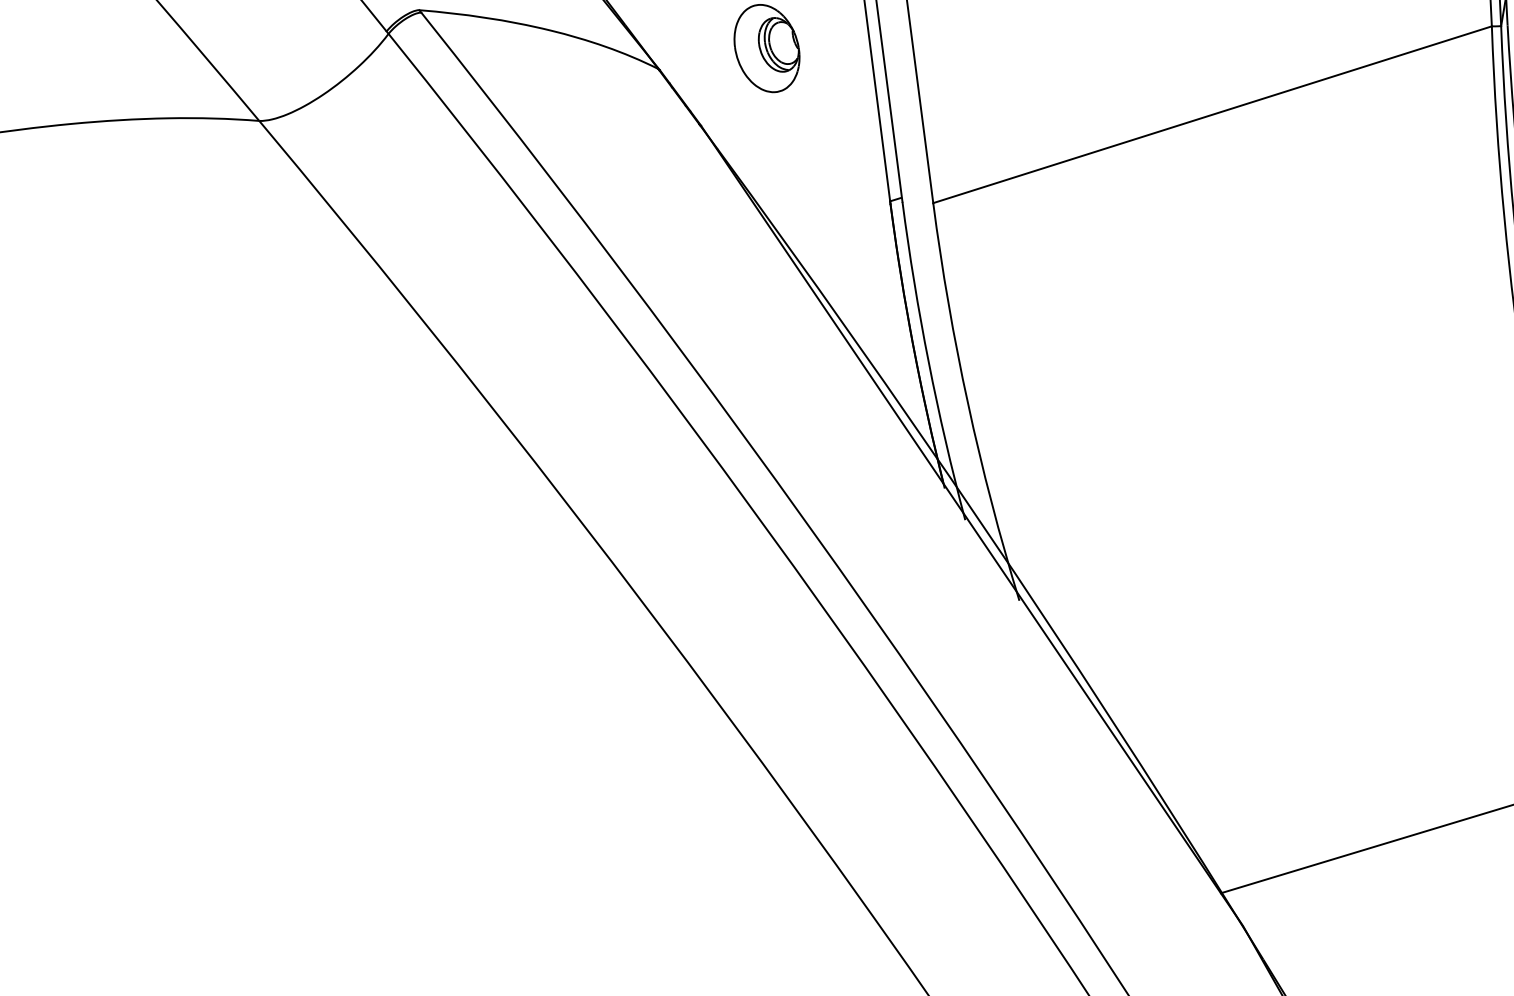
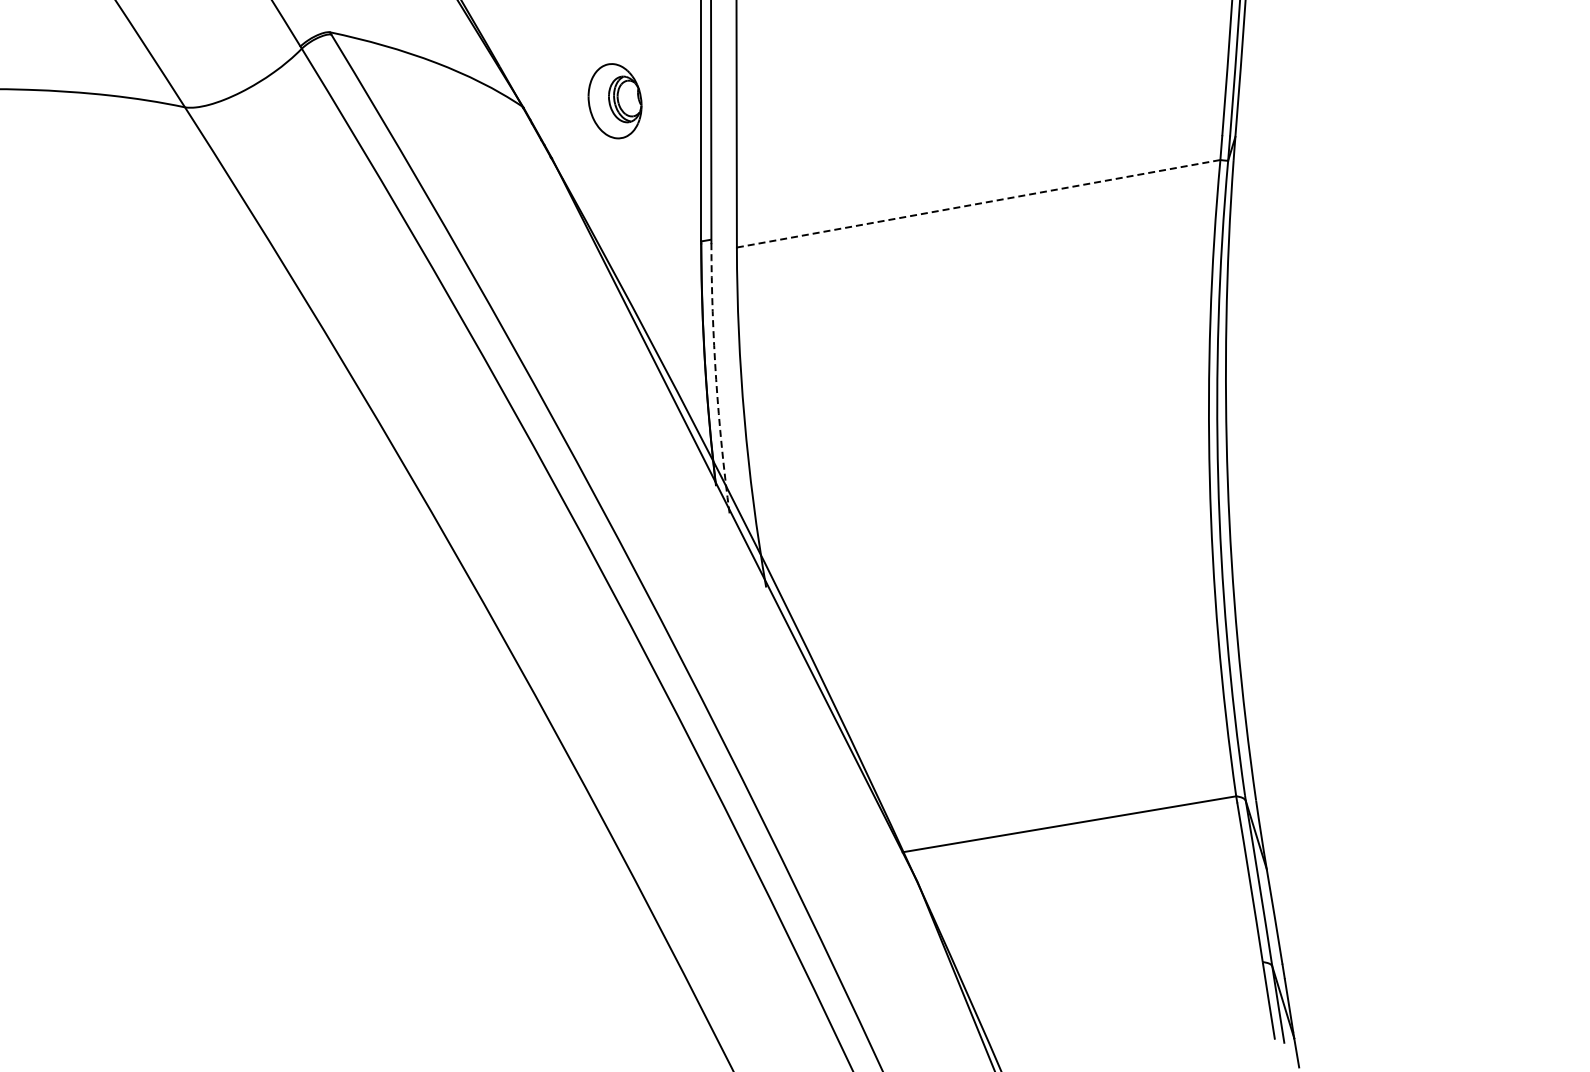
line: (1212, 114) -> (978, 203), solid -> dashed
arc: (929, 362) -> (716, 379), solid -> dashed

